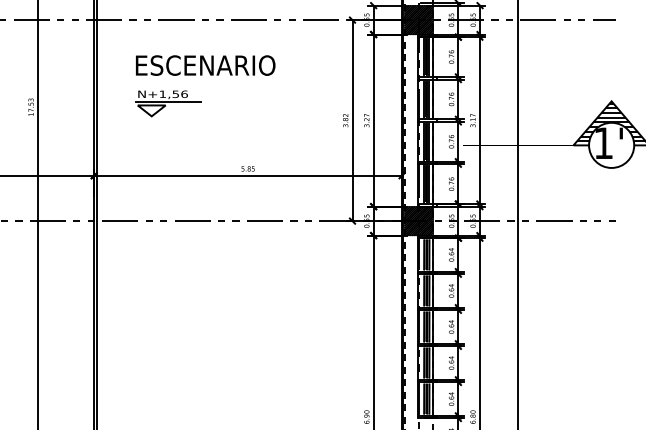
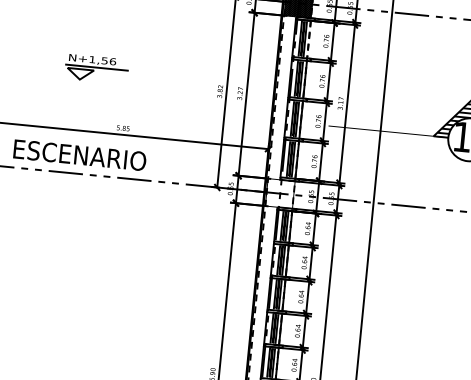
line: (433, 57) -> (309, 40), solid -> dashed
text: (205, 65) -> (79, 155), moved
part: (168, 103) -> (96, 68), moved
hatch: (418, 220) -> (279, 193), removed

